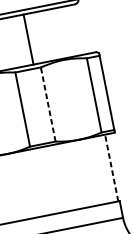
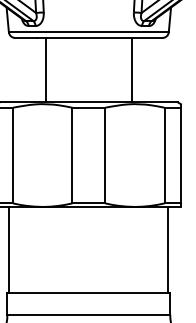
line: (28, 39) -> (131, 69), moved
line: (48, 104) -> (105, 155), dashed -> solid
line: (111, 167) -> (168, 249), dashed -> solid

